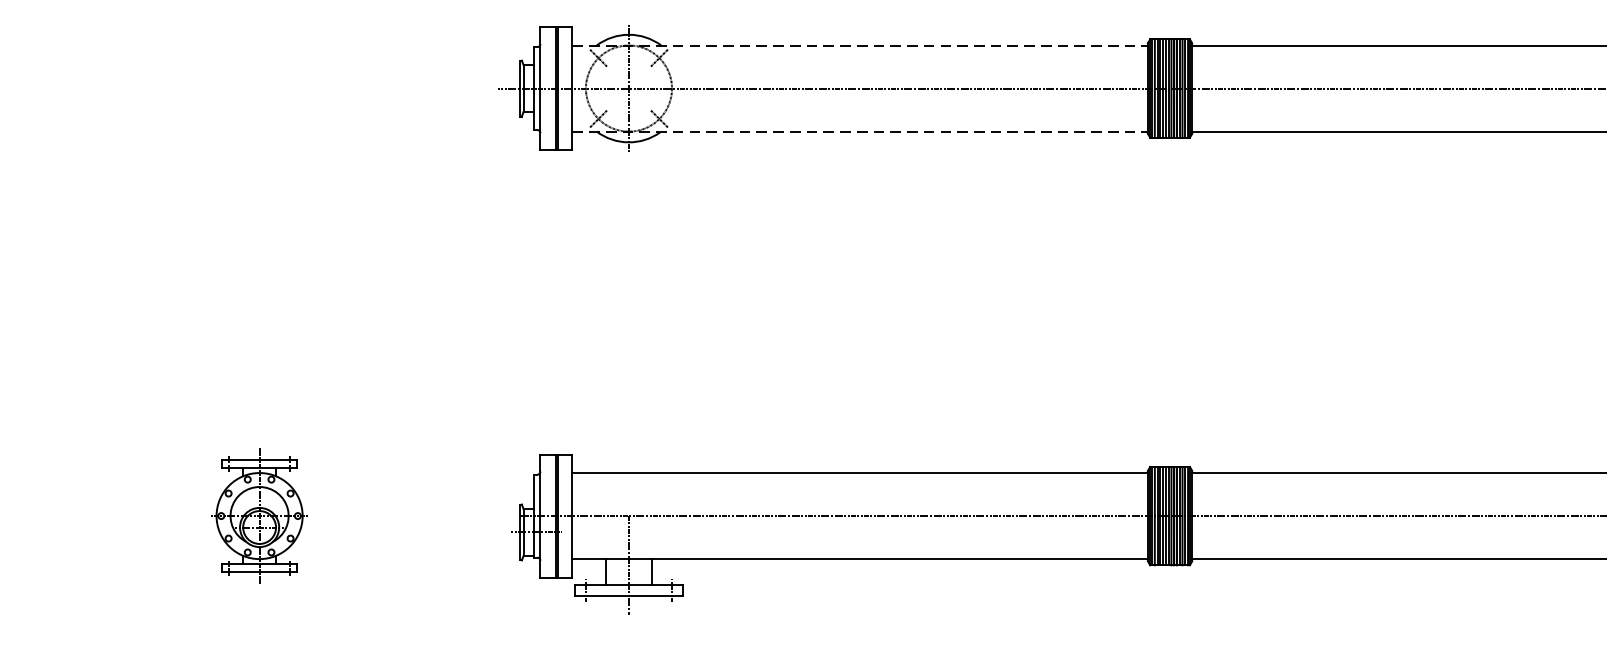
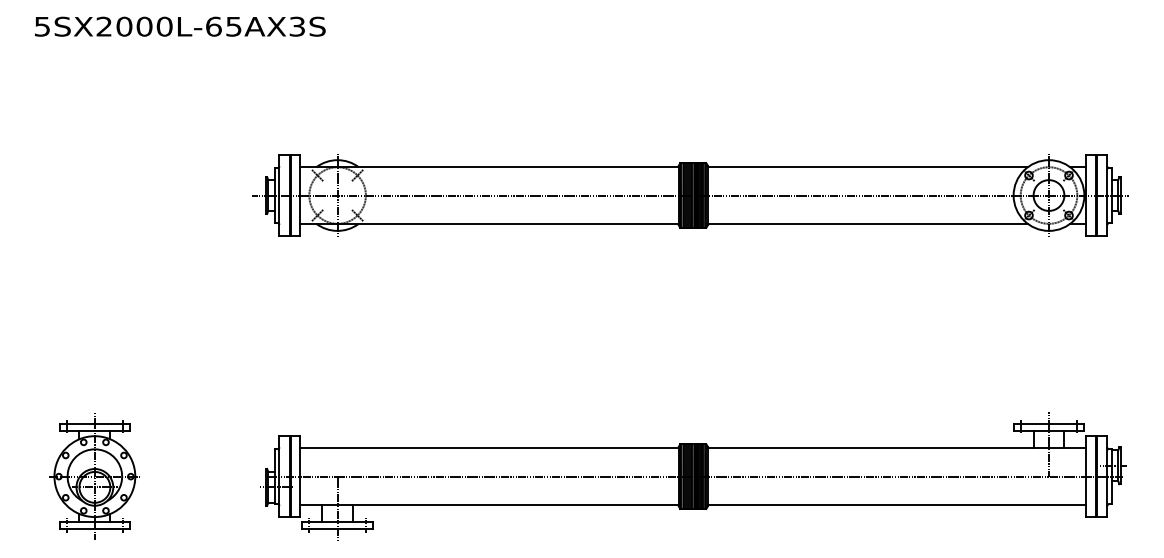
line: (861, 45) -> (490, 167), dashed -> solid
line: (861, 131) -> (490, 223), dashed -> solid
part: (259, 515) -> (94, 476), size x1.43

